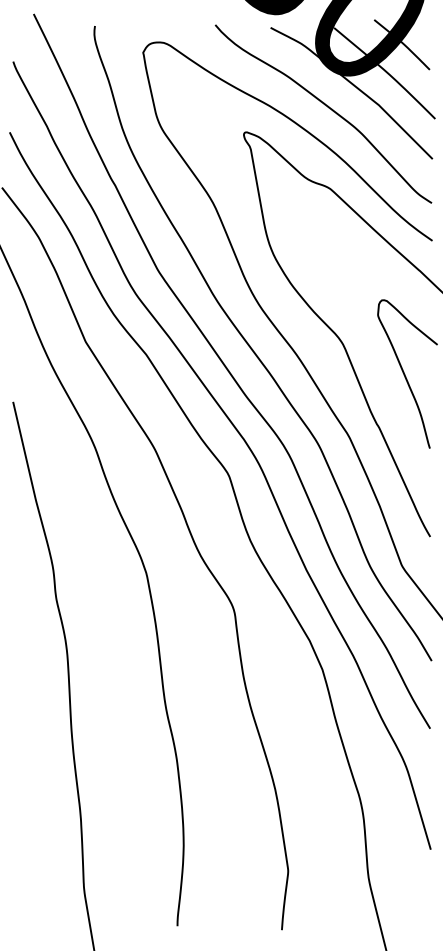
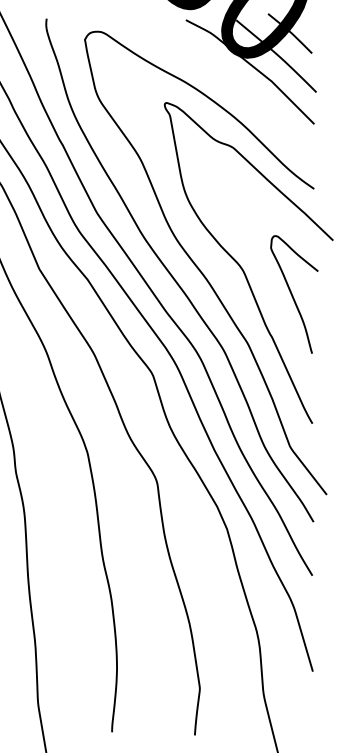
curve: (328, 108) -> (231, 84), removed

